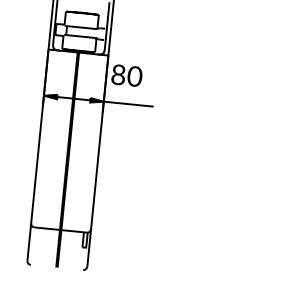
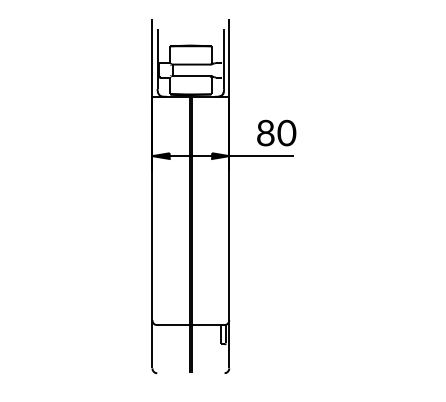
text: (126, 75) -> (276, 132), moved

